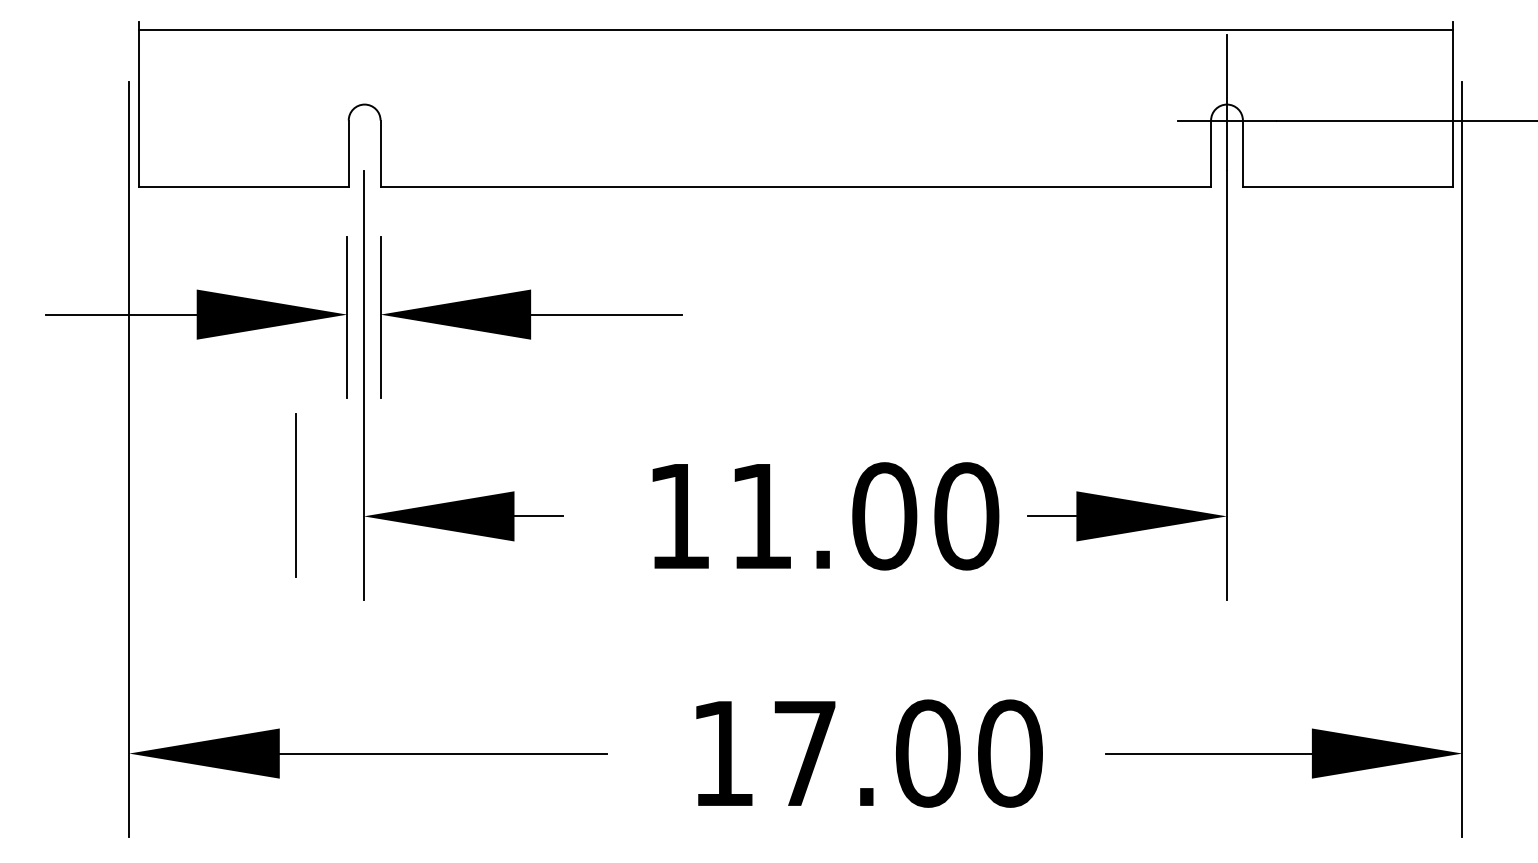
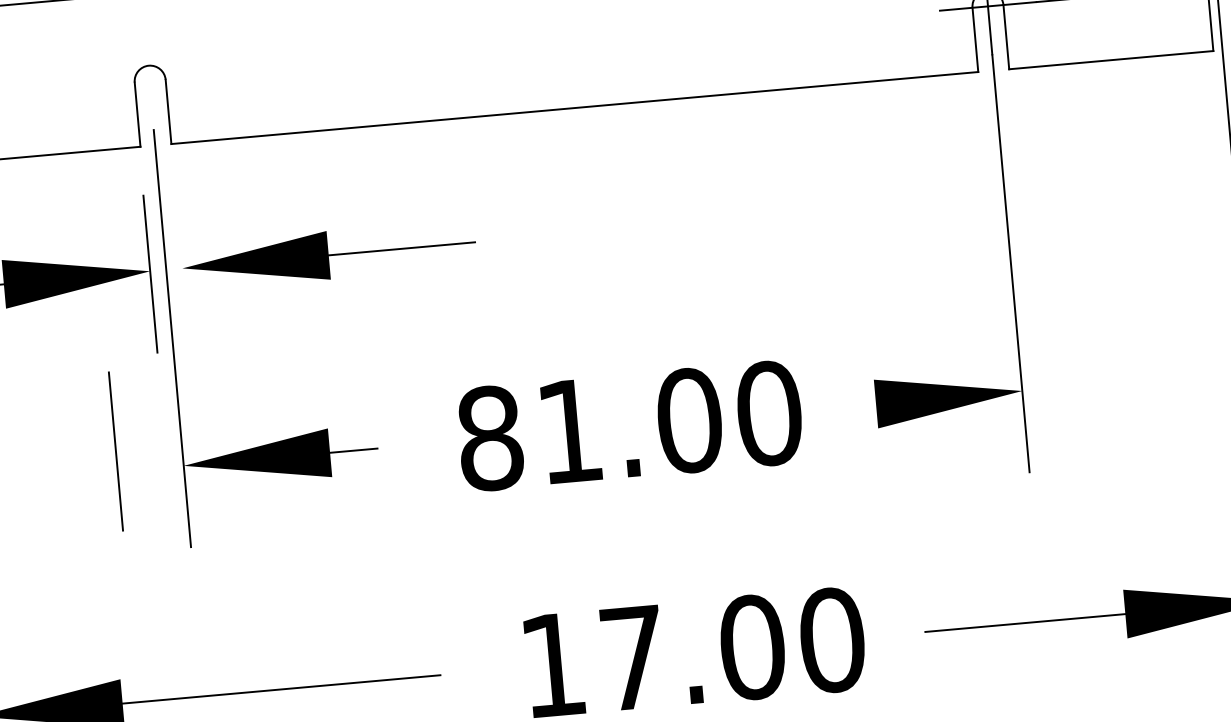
line: (380, 317) -> (182, 271), removed
text: (679, 516) -> (490, 438), 11.00 -> 81.00
line: (1051, 516) -> (851, 406), removed

